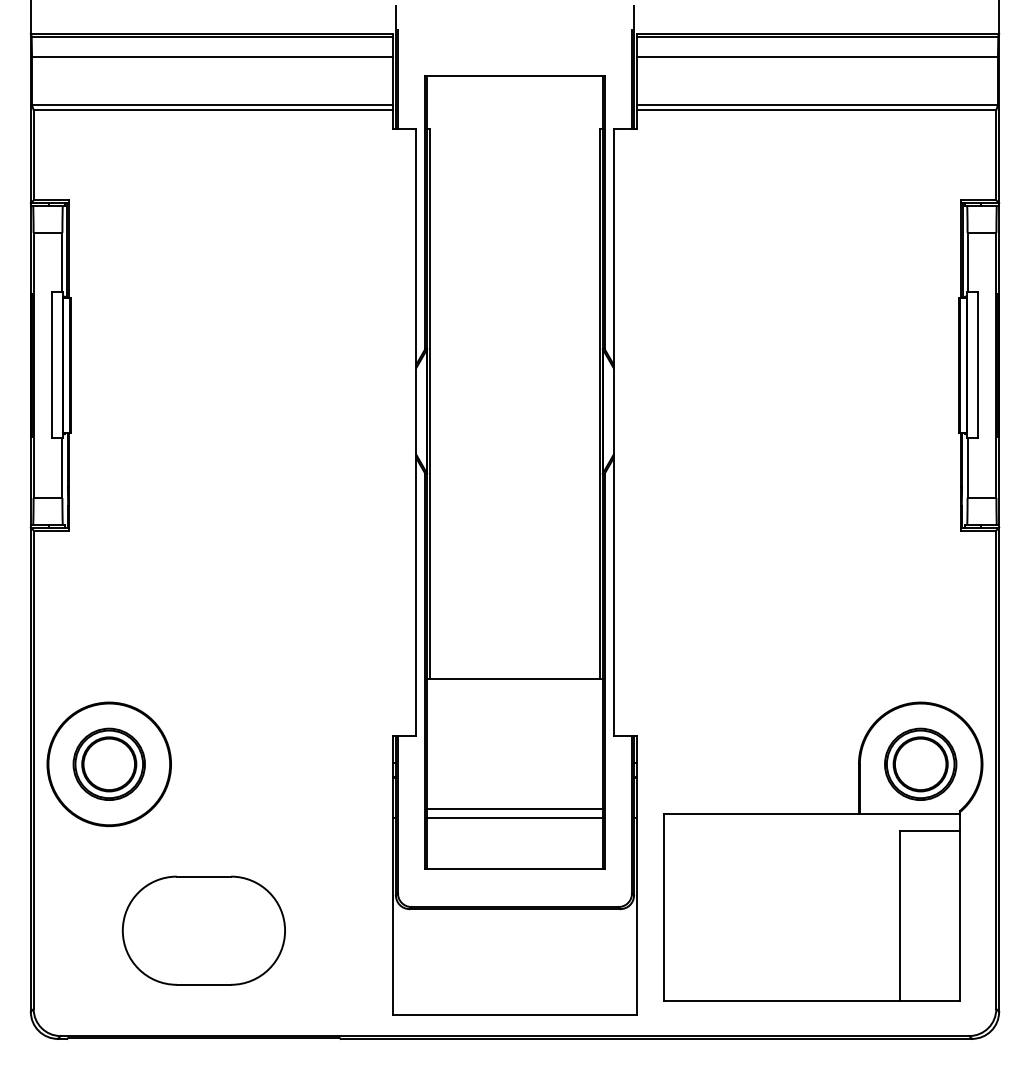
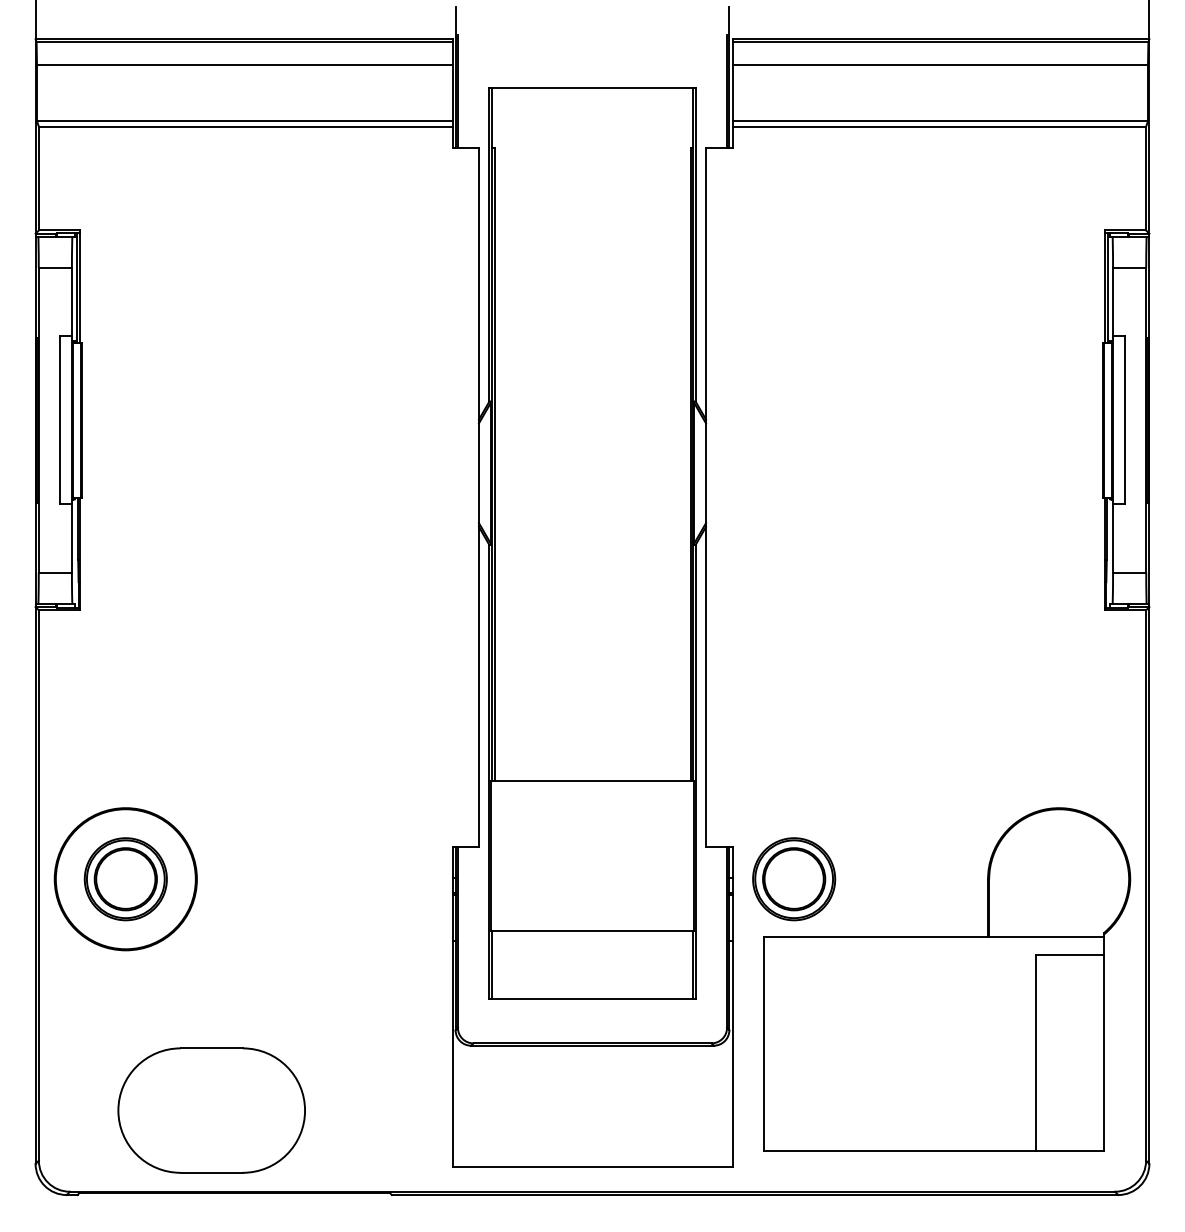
part: (921, 764) -> (794, 879), moved
line: (515, 818) -> (592, 941), removed
part: (203, 930) -> (211, 1110), moved

